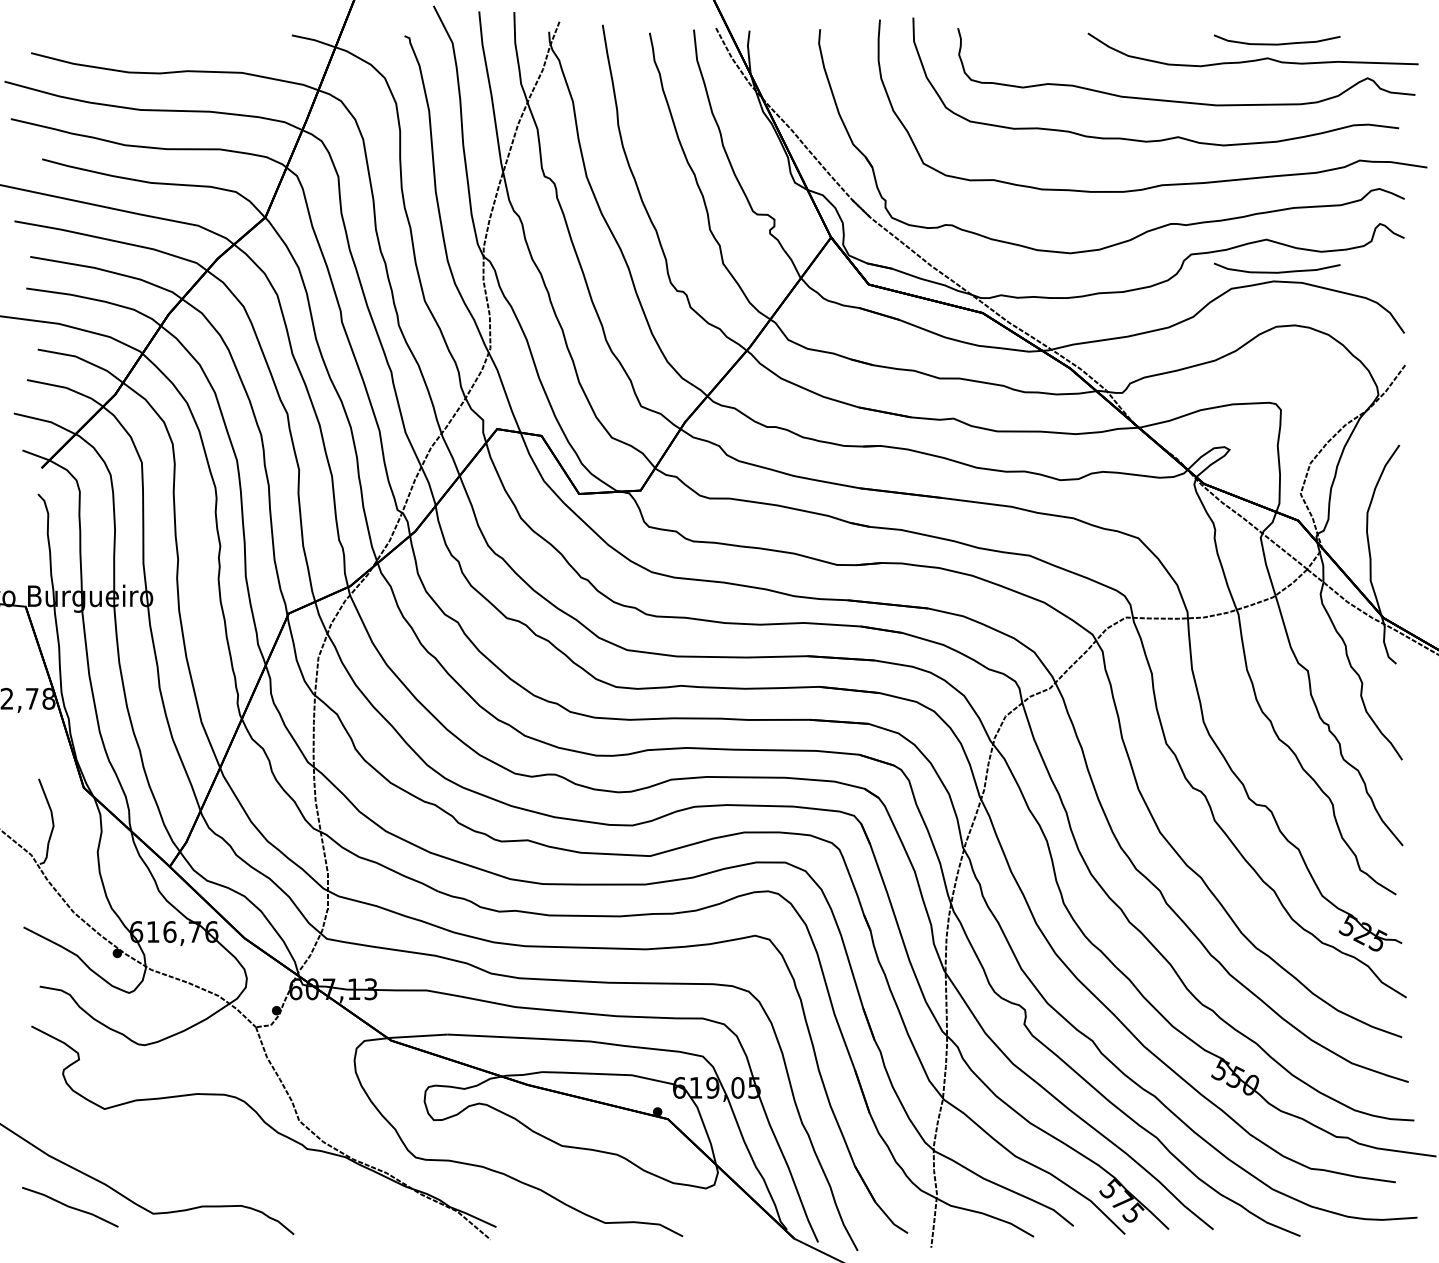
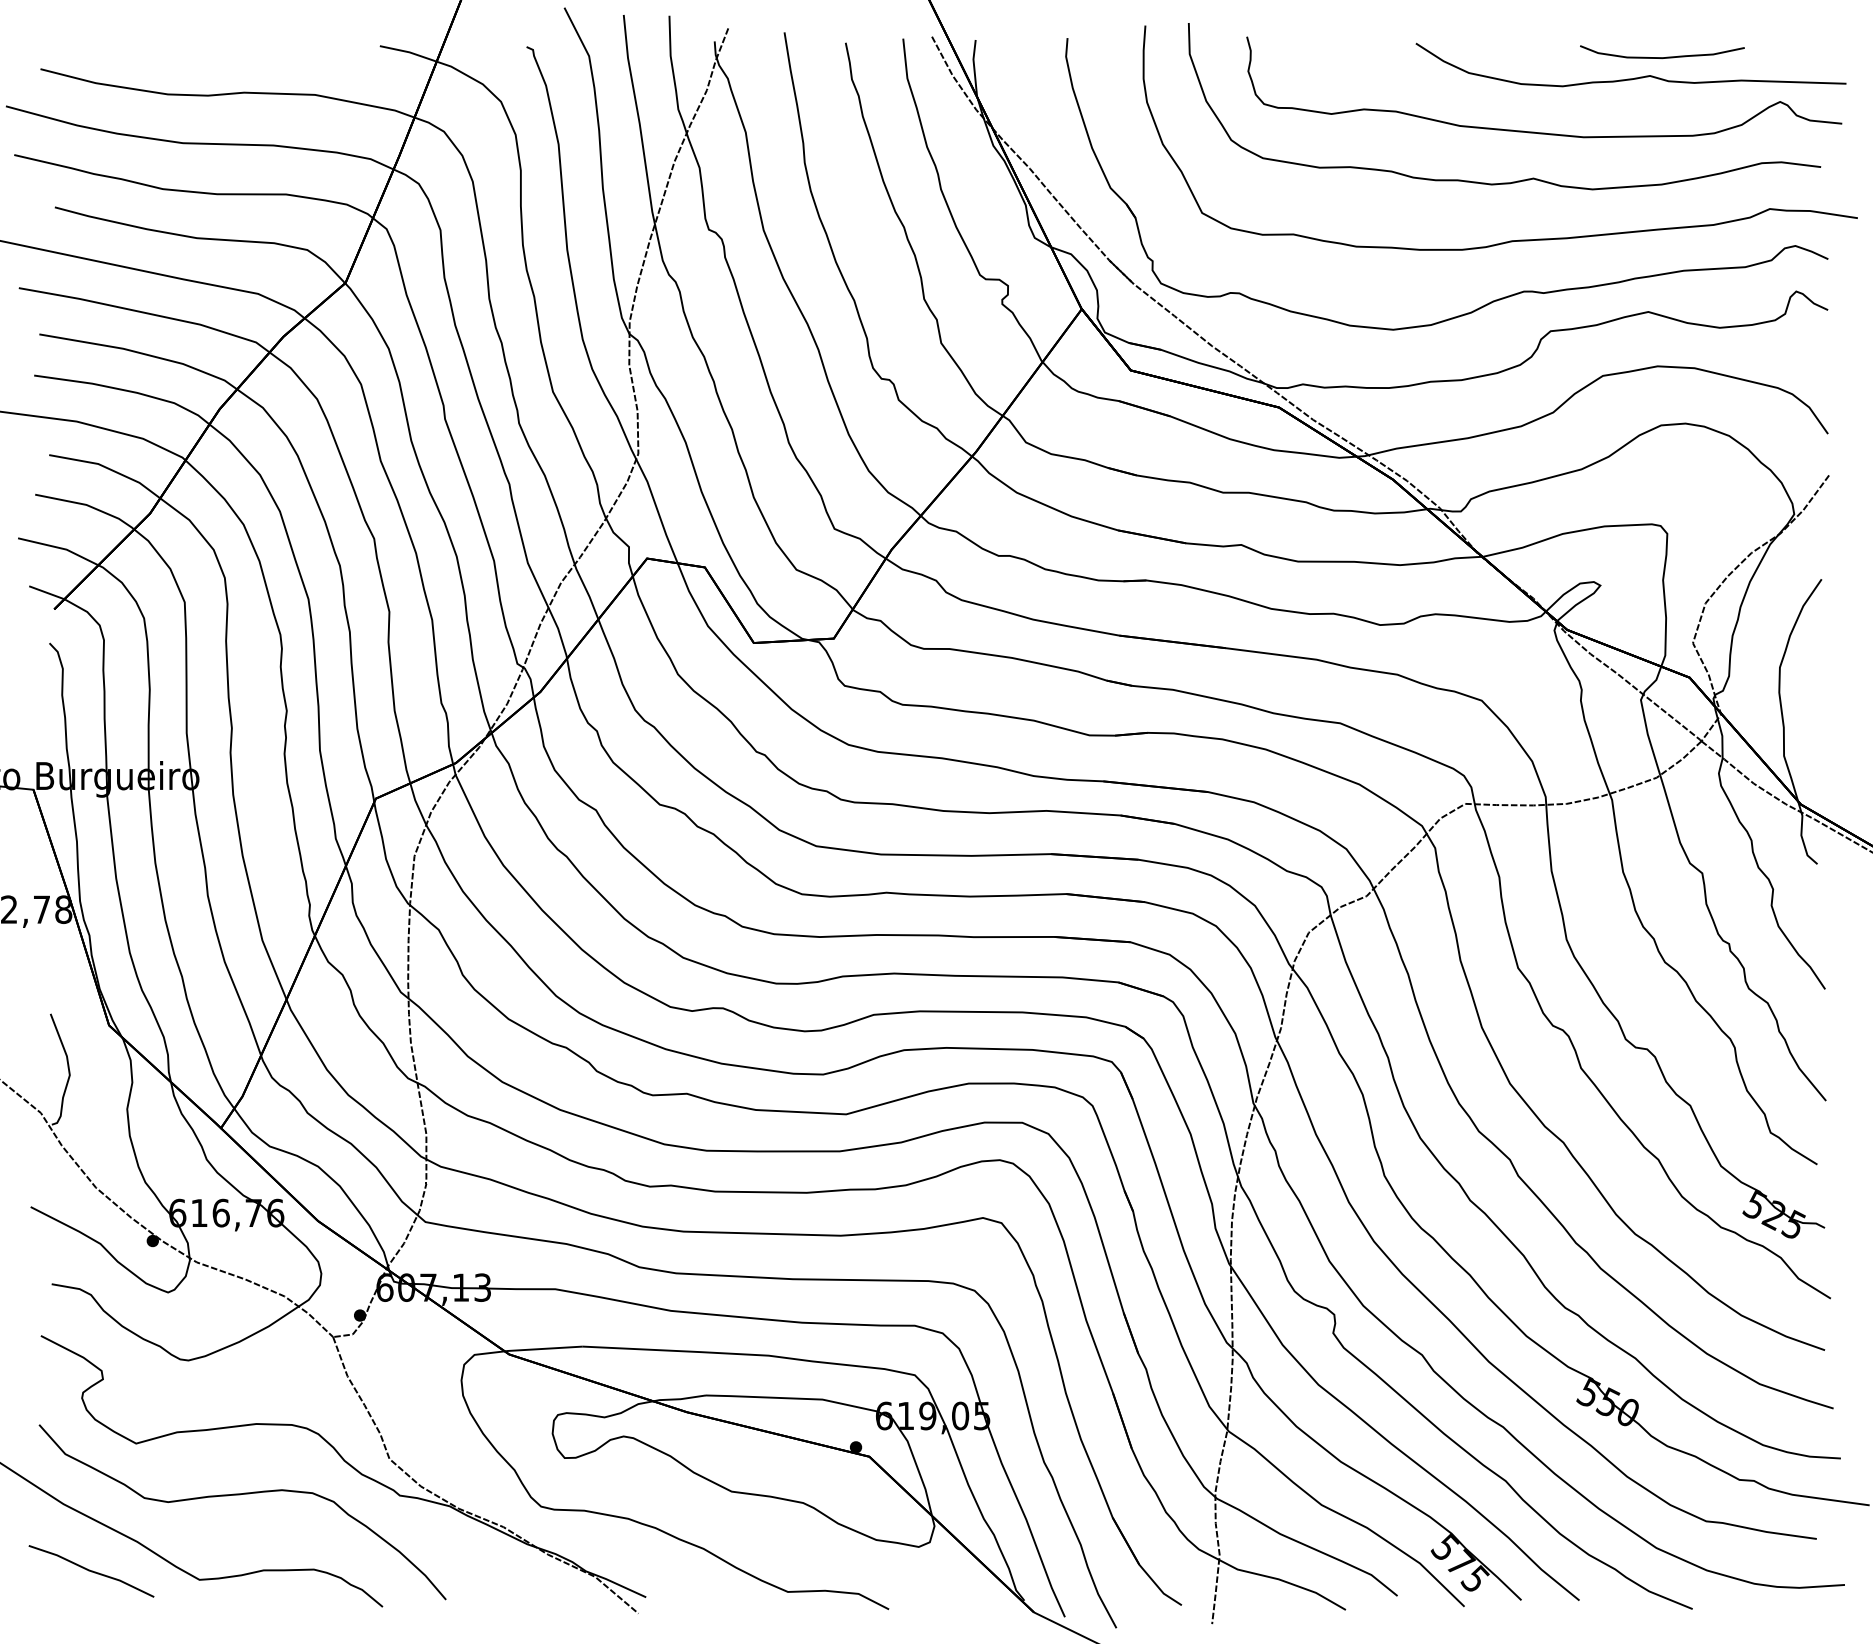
curve: (1277, 272) -> (1662, 354), removed
curve: (184, 1148) -> (240, 1495), added

